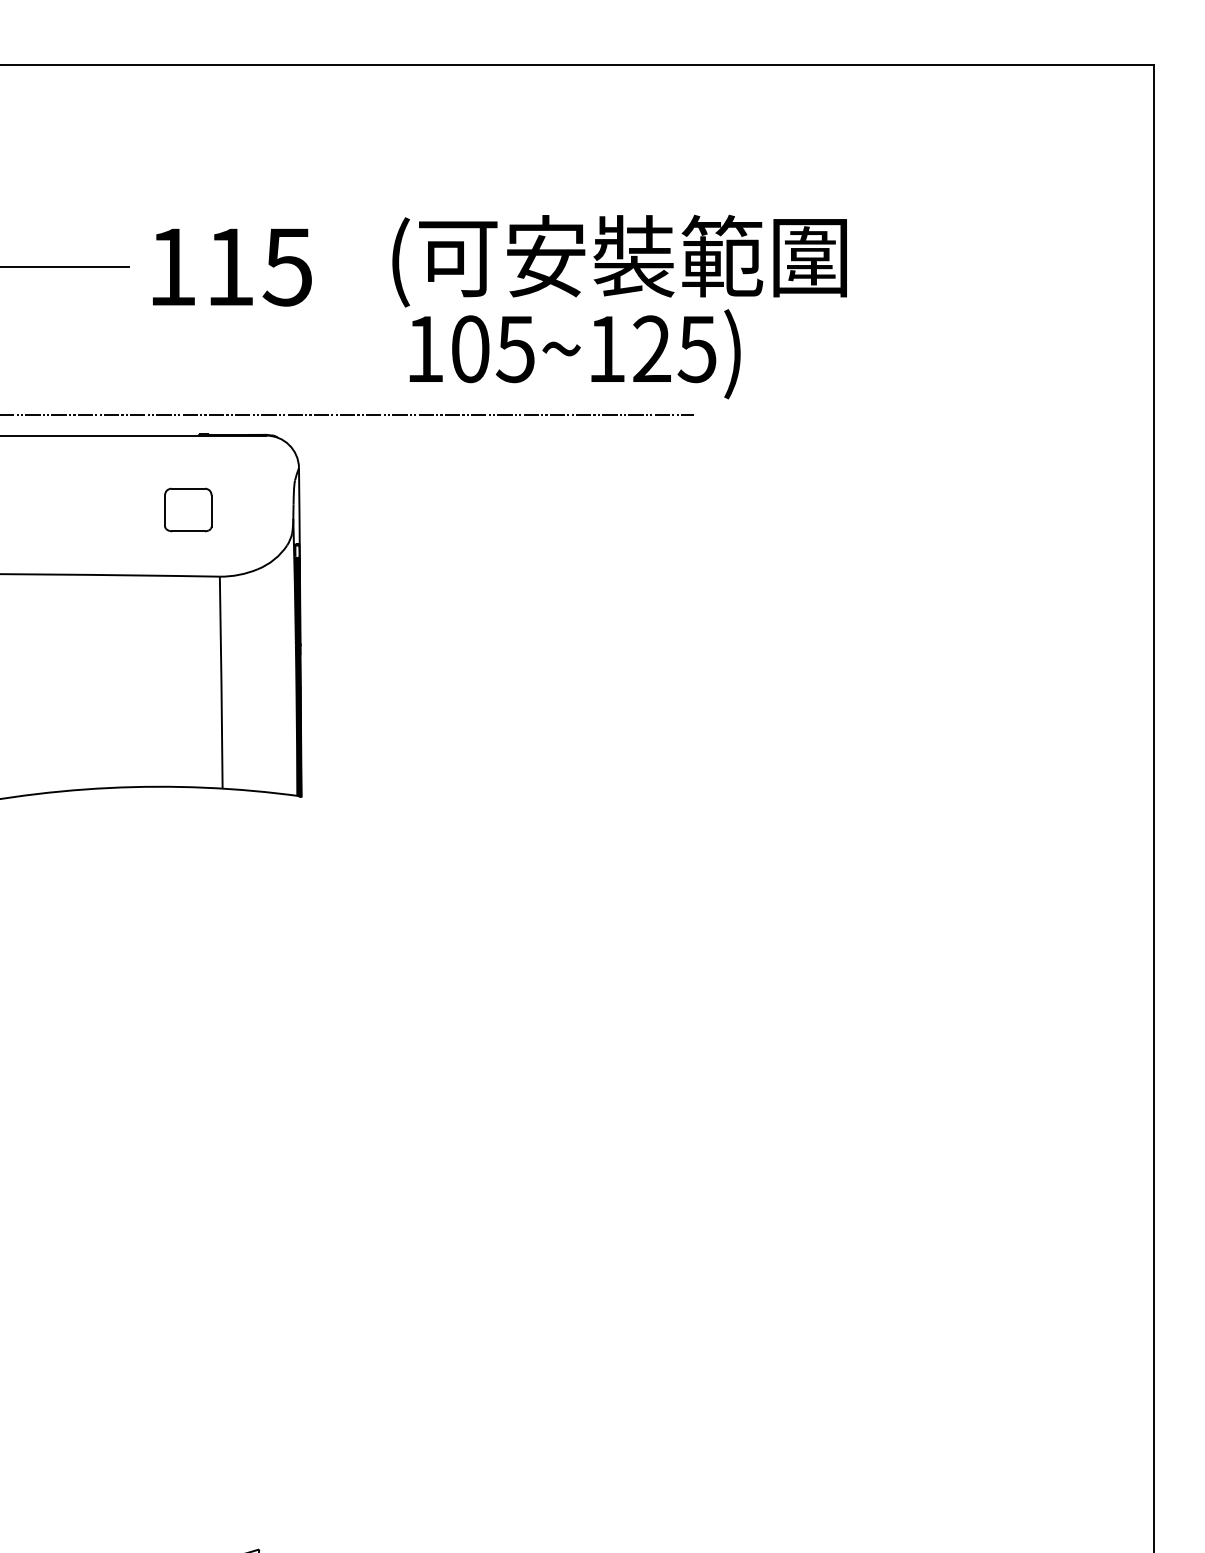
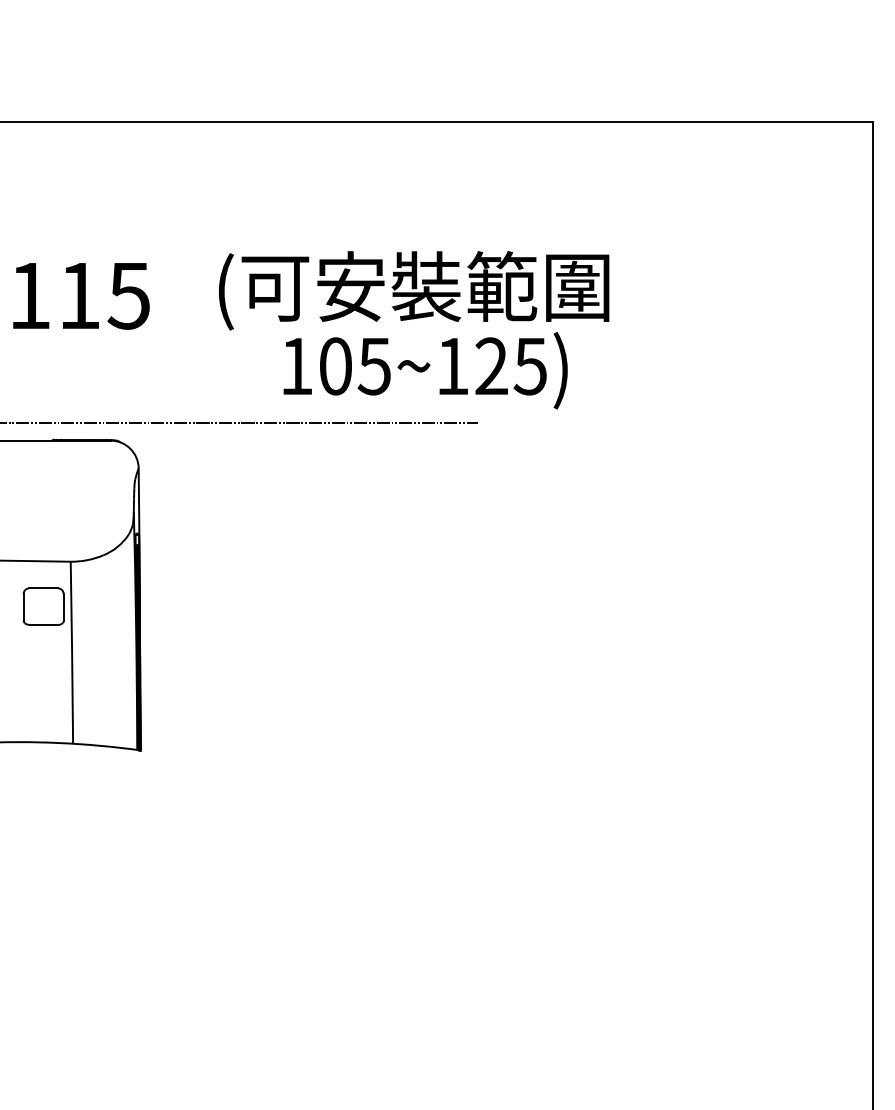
text: (574, 354) -> (425, 370), moved
part: (188, 509) -> (43, 606), moved

